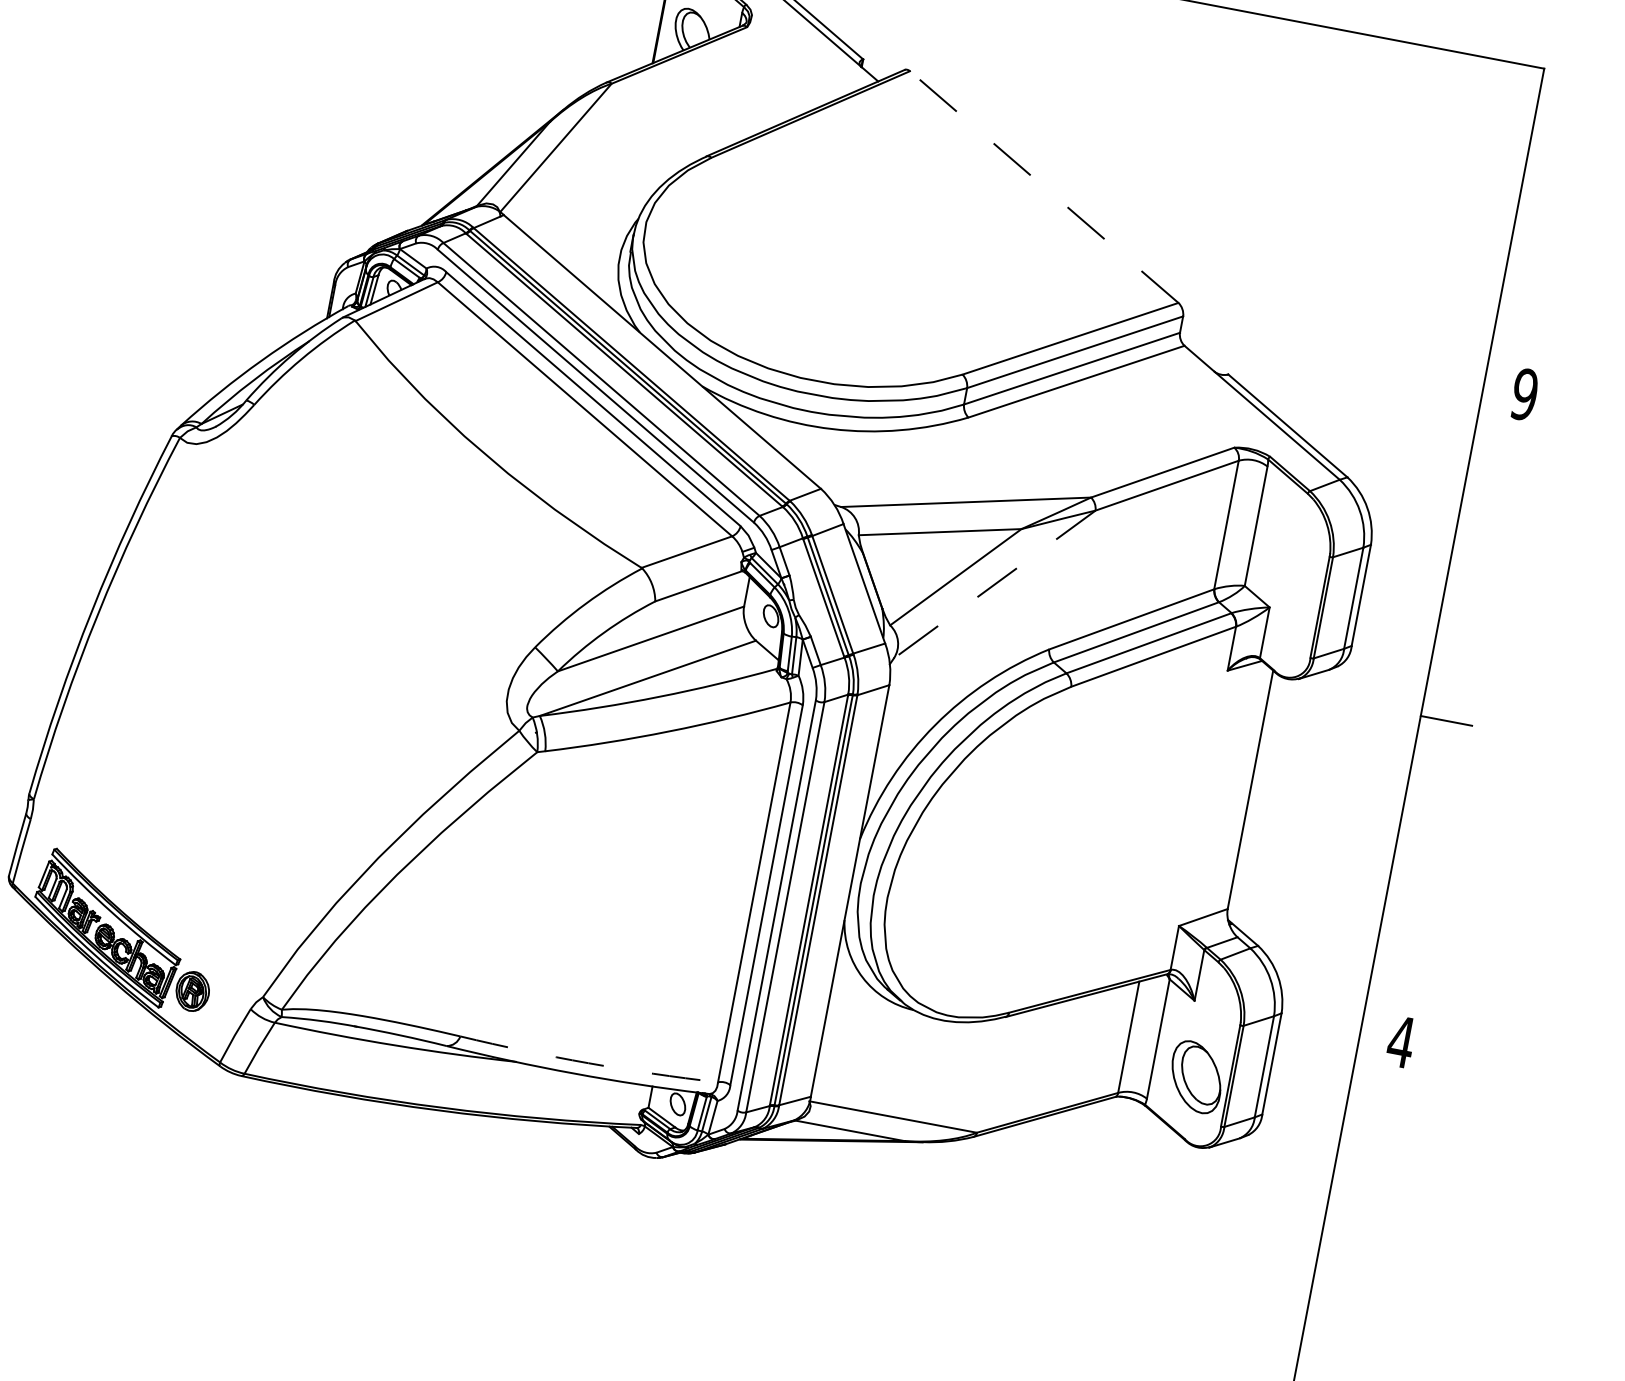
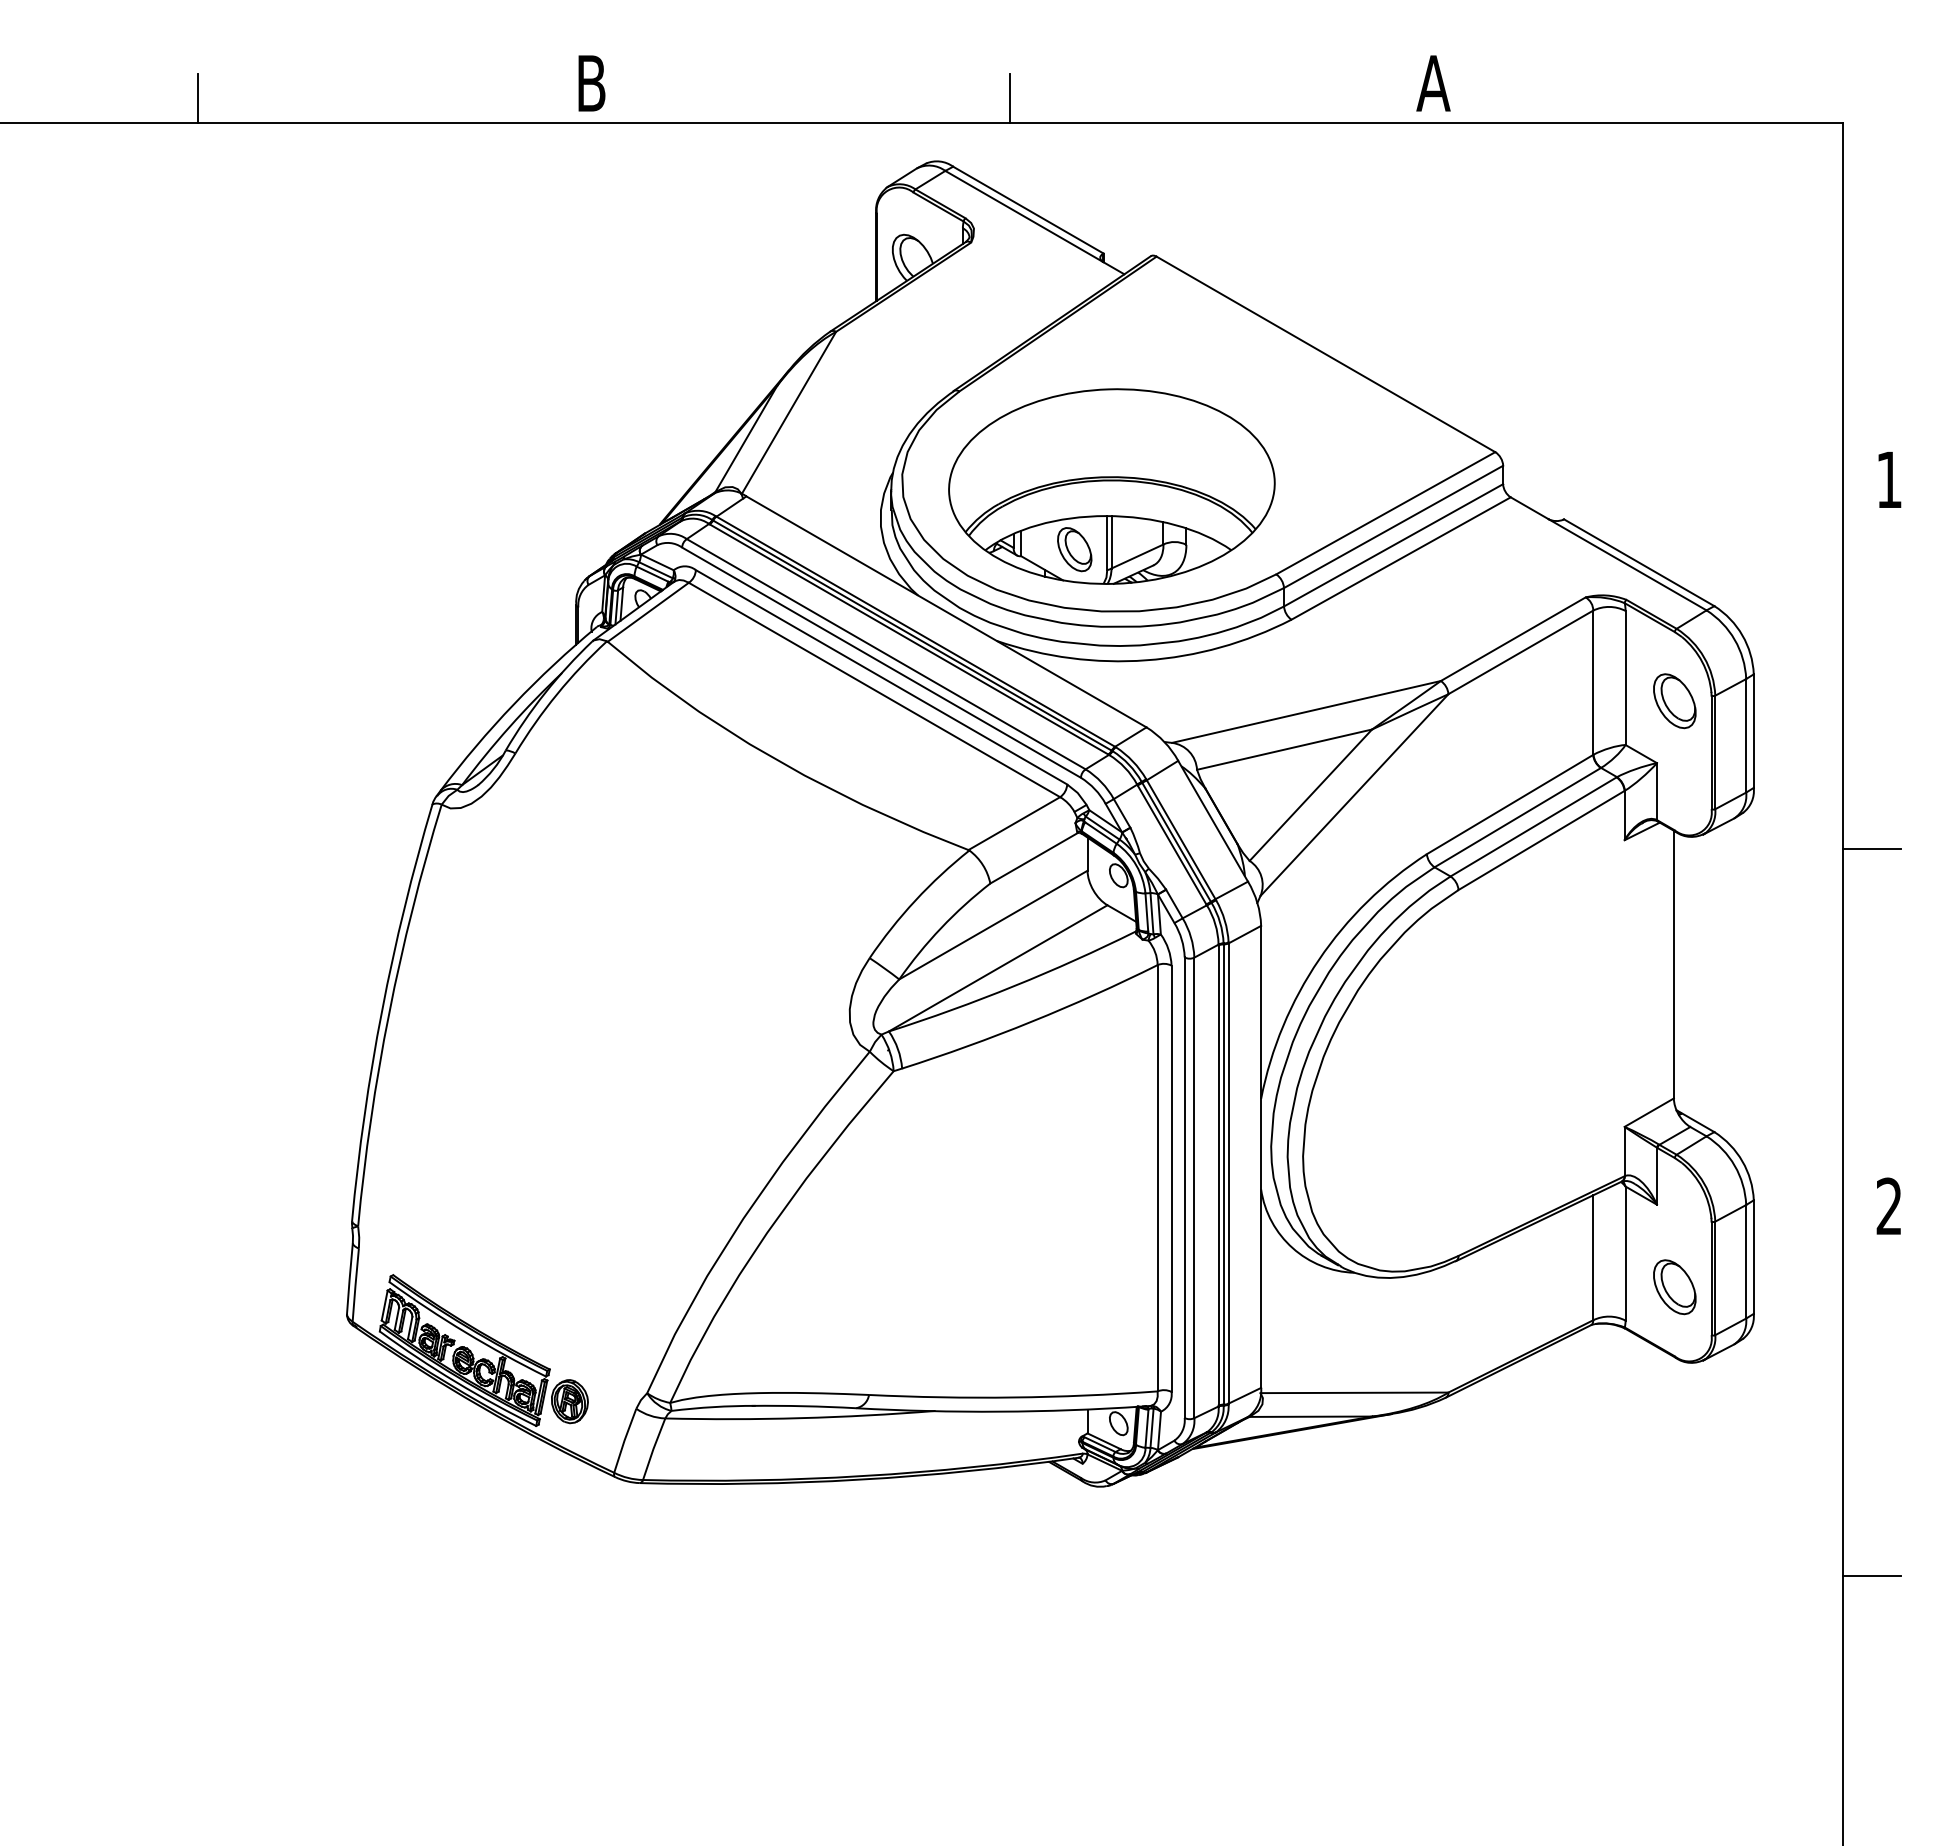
line: (1043, 187) -> (1325, 354), dashed -> solid
part: (830, 268) -> (1111, 486), added
text: (1524, 394) -> (1889, 479), 9 -> 1
part: (1295, 555) -> (1674, 701), added
line: (994, 584) -> (1354, 795), dashed -> solid
text: (1400, 1040) -> (1888, 1205), 4 -> 2
arc: (588, 1063) -> (1013, 1397), dashed -> solid
part: (1196, 1077) -> (1674, 1287), size x0.71
line: (1322, 1368) -> (1871, 1576), added

